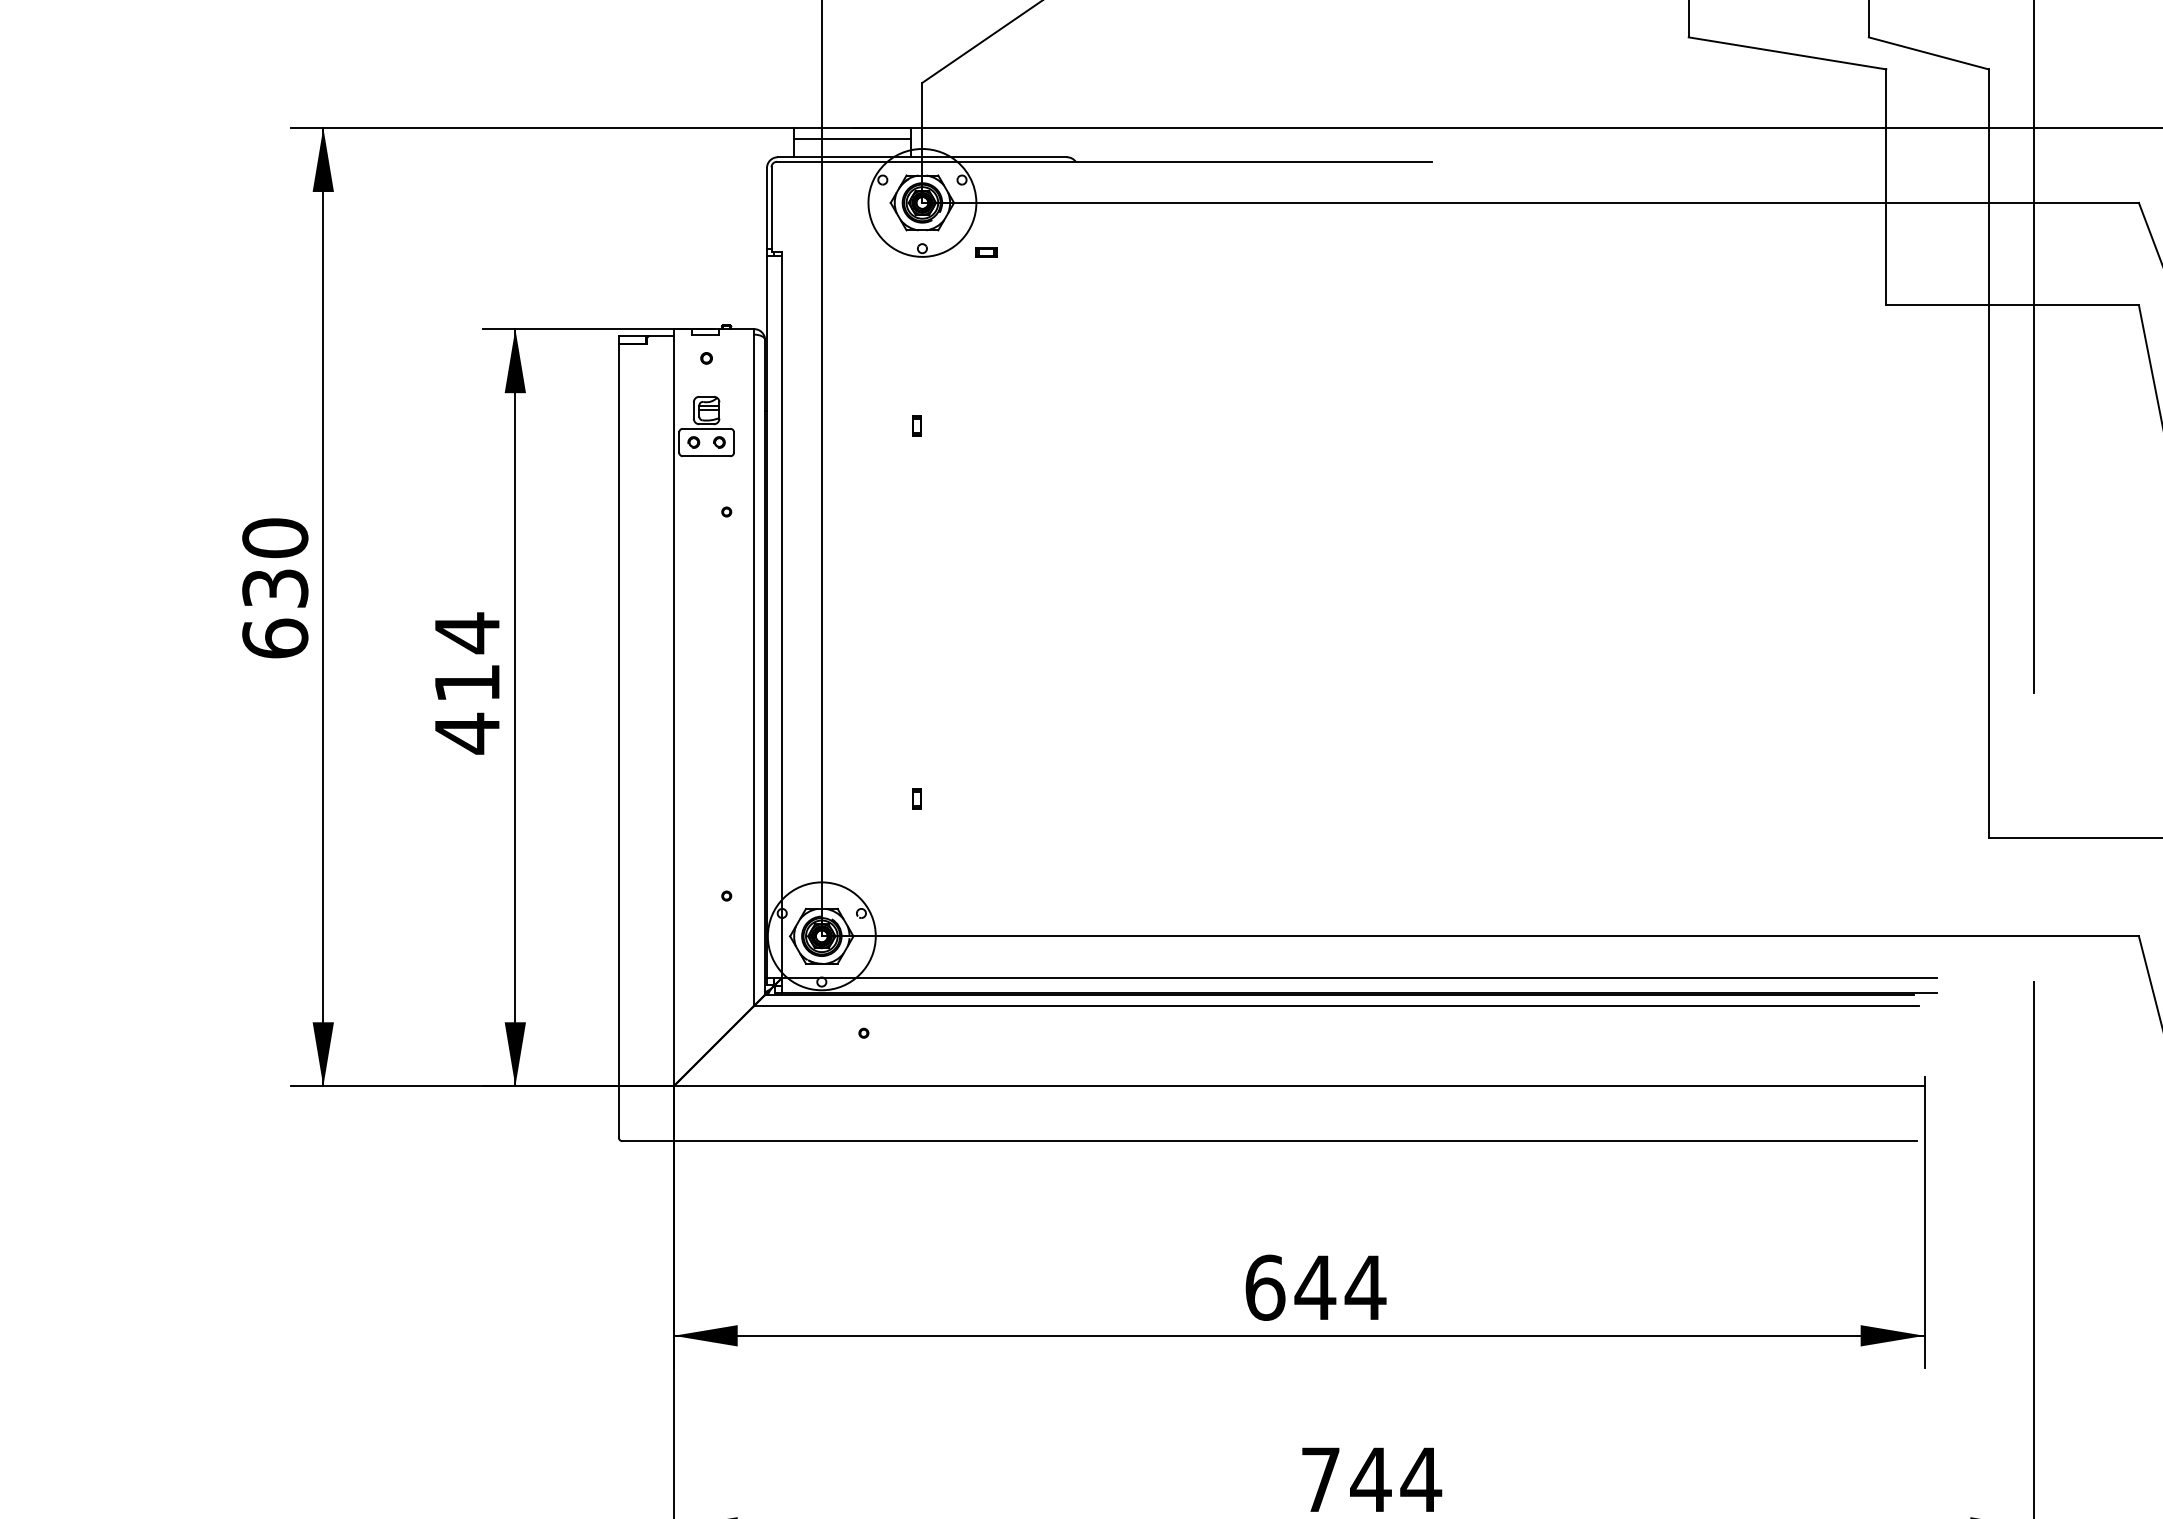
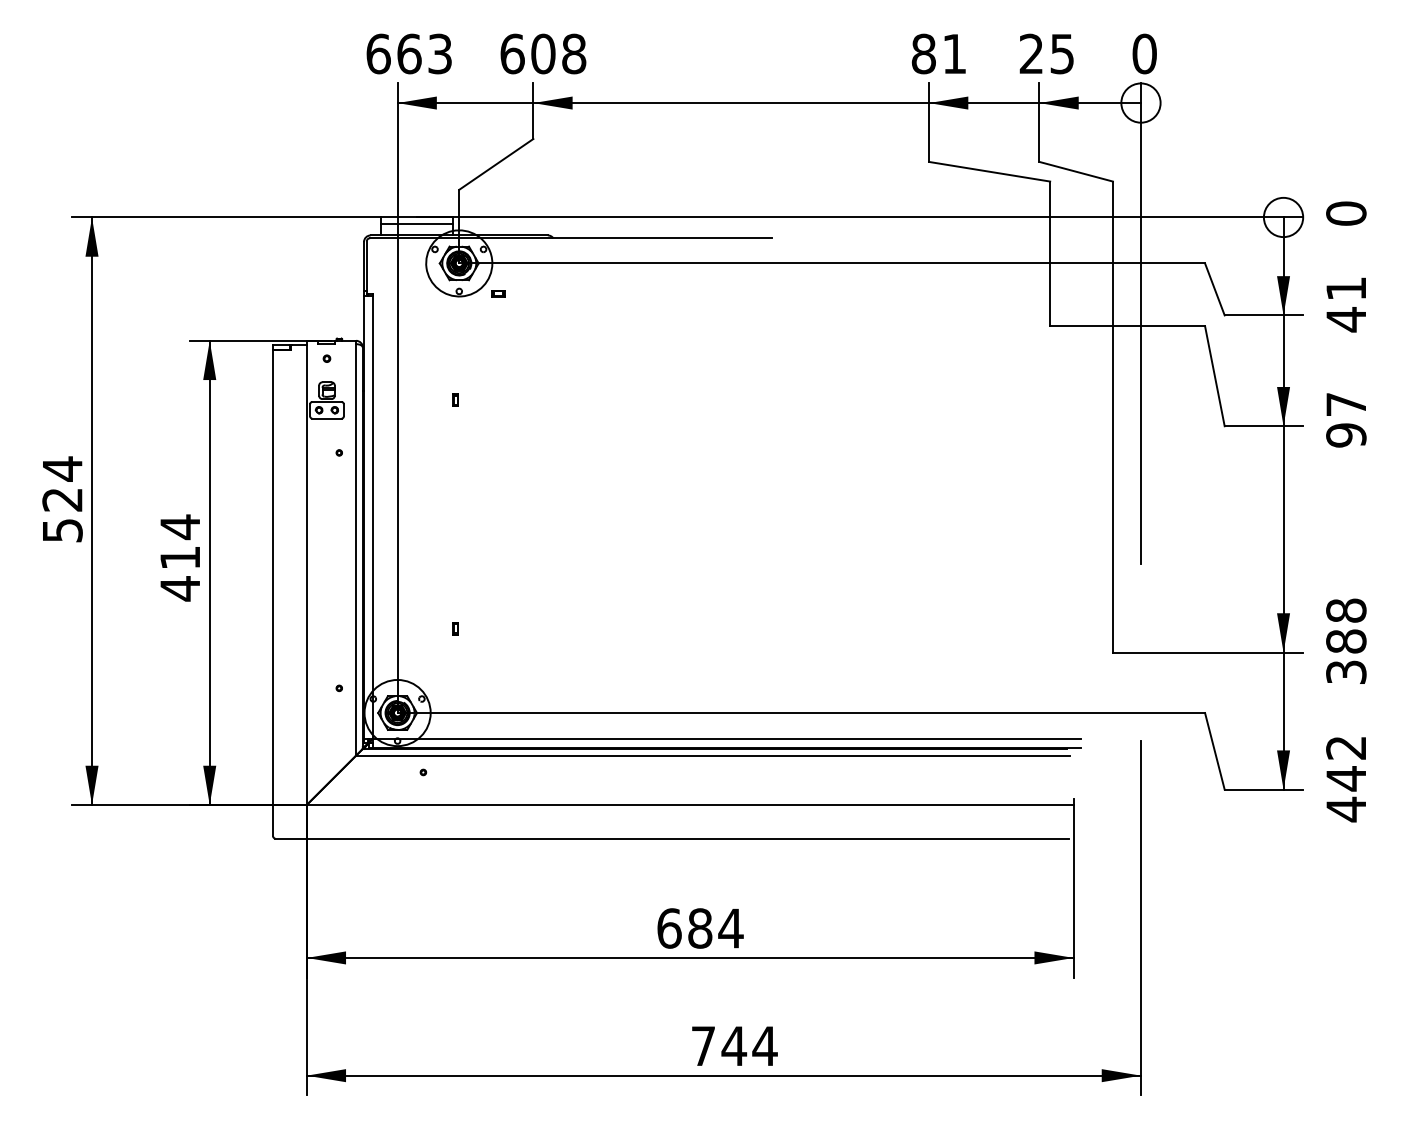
text: (275, 587) -> (62, 499), 630 -> 524
text: (1314, 1287) -> (699, 928), 644 -> 684

